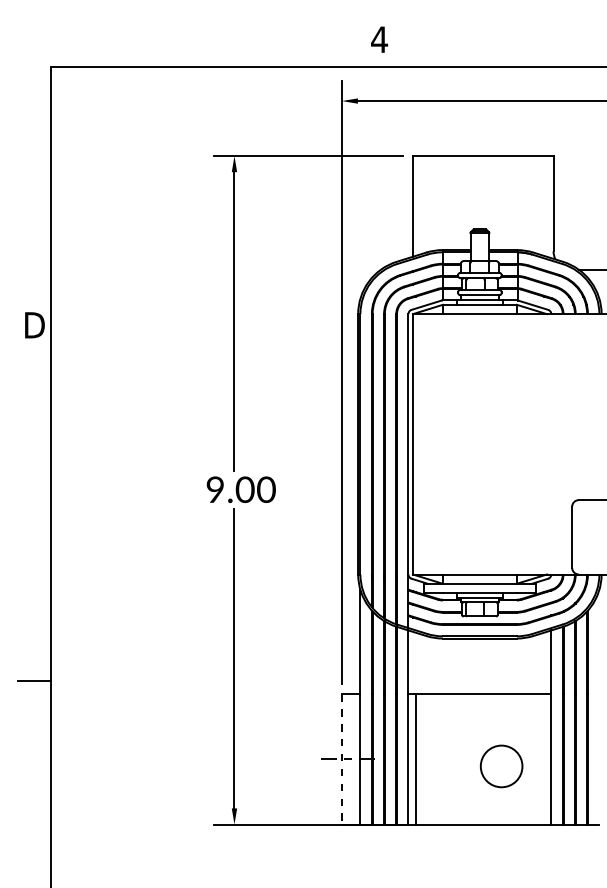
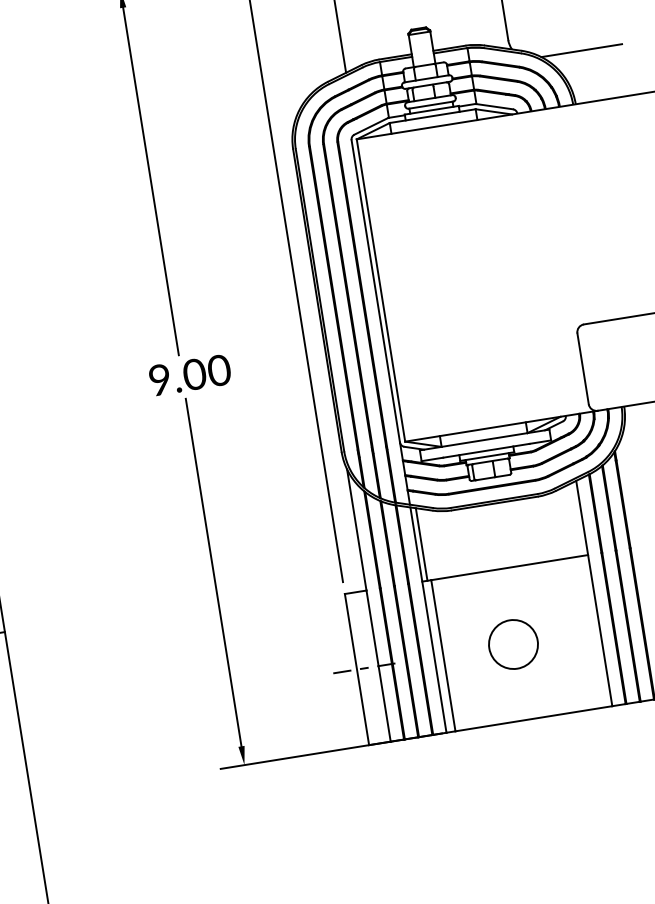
line: (412, 662) -> (421, 543), added
line: (341, 759) -> (356, 669), dashed -> solid
circle: (501, 766) -> (513, 644), moved

